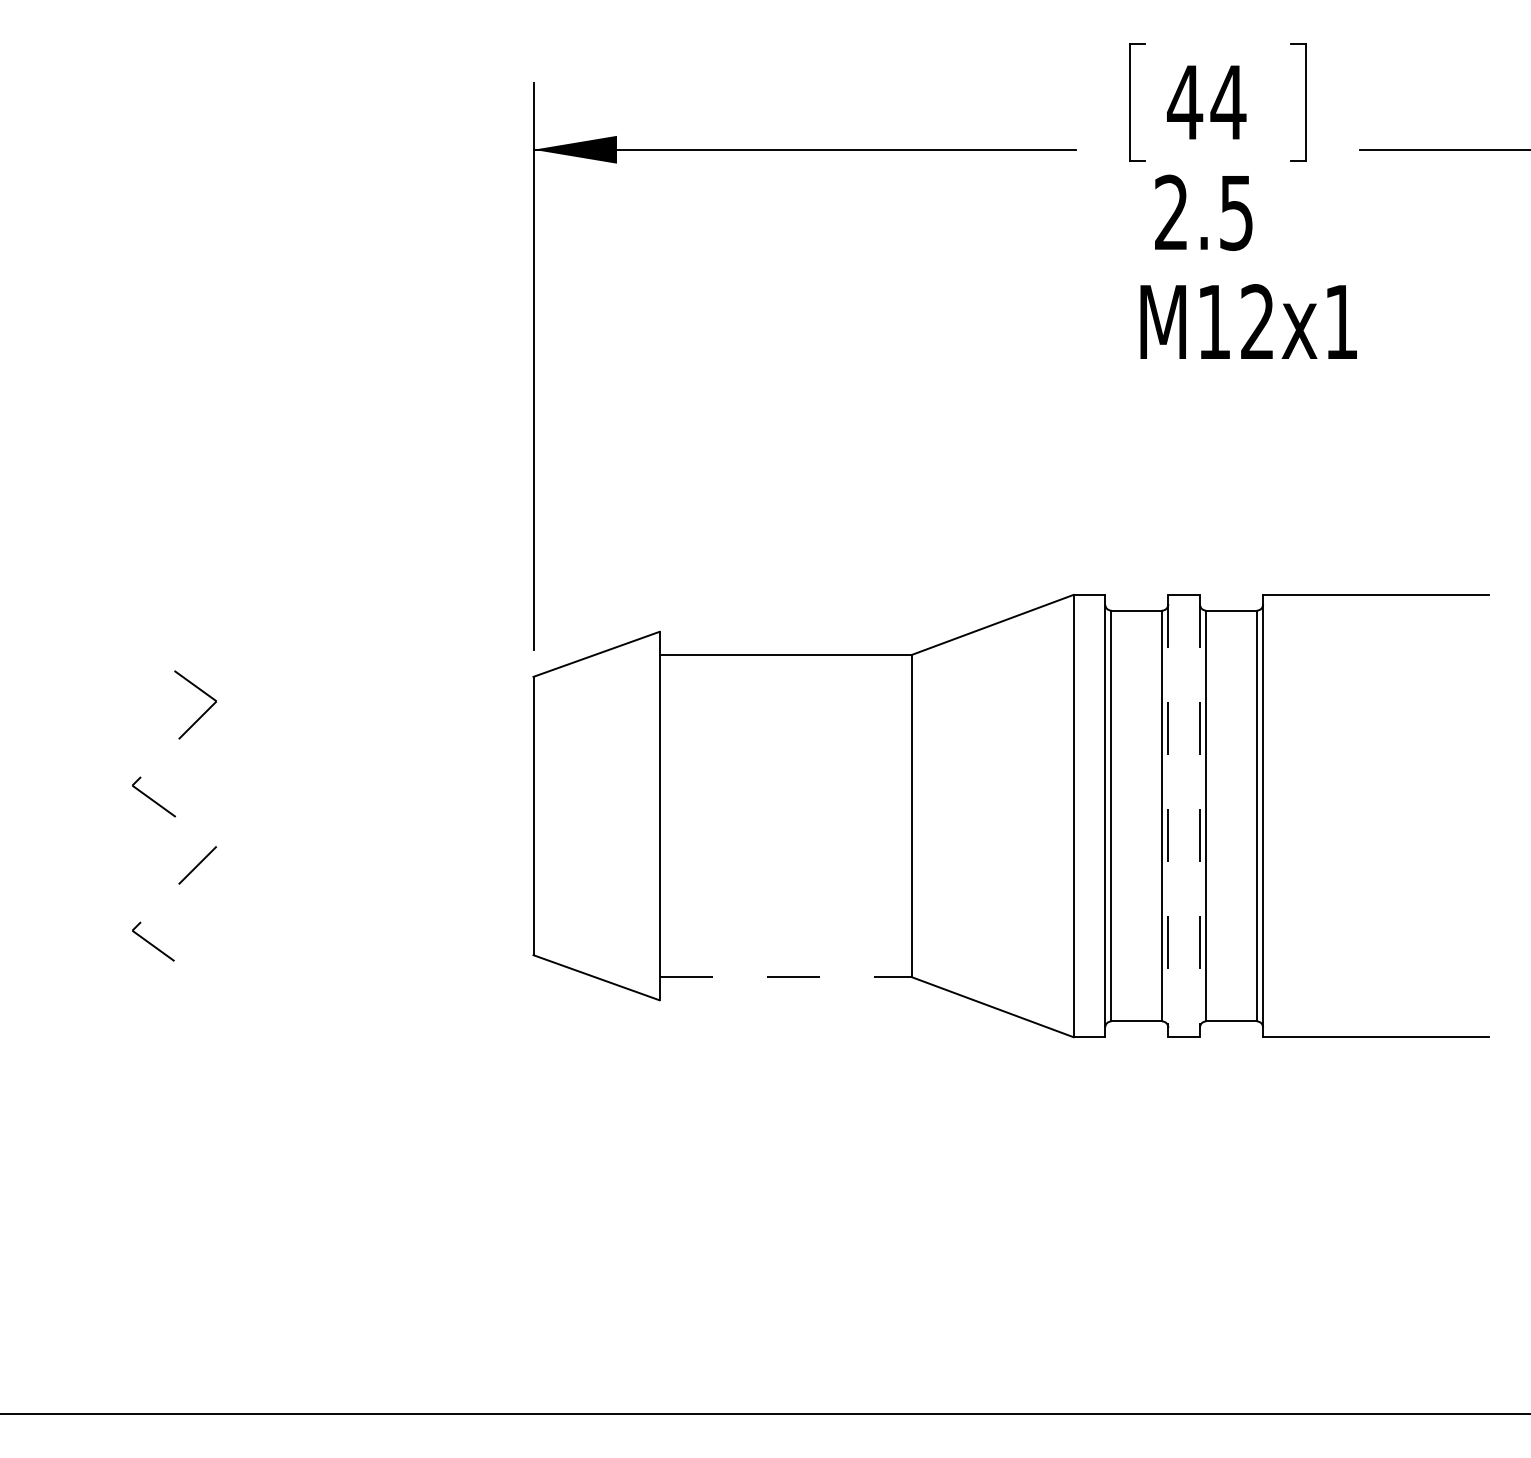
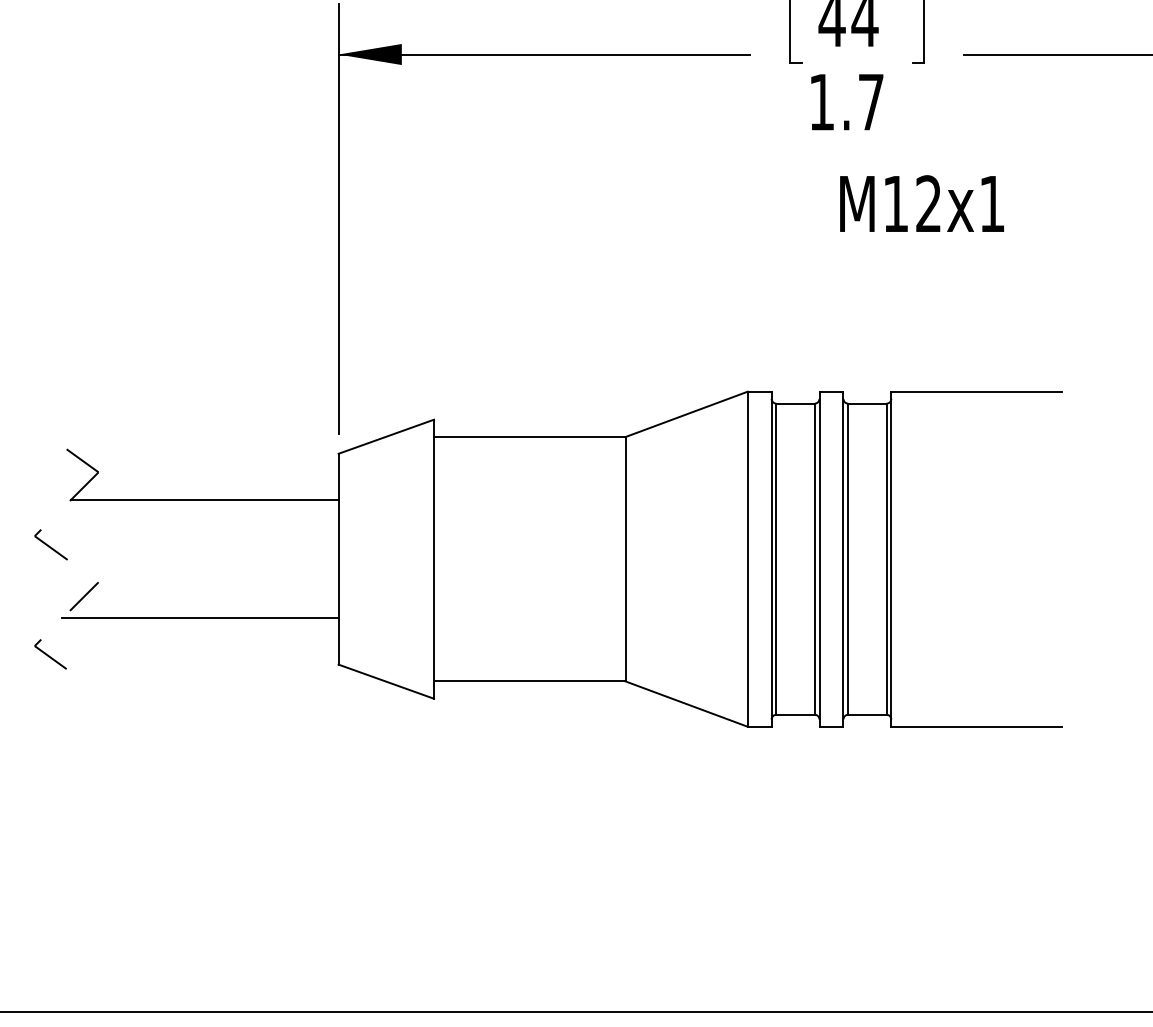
text: (1203, 212) -> (846, 102), 2.5 -> 1.7
text: (1248, 321) -> (921, 203), moved
line: (356, 737) -> (204, 499), added
line: (1168, 816) -> (819, 559), dashed -> solid
line: (1199, 816) -> (843, 559), dashed -> solid
line: (350, 894) -> (199, 618), added
line: (786, 977) -> (530, 681), dashed -> solid

